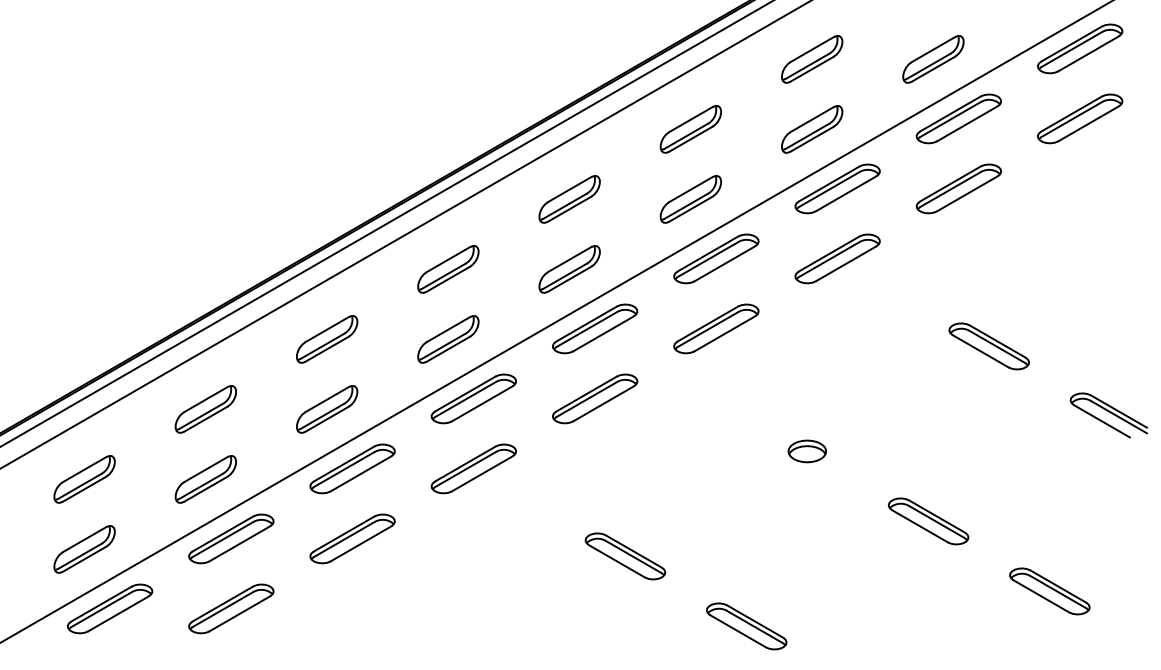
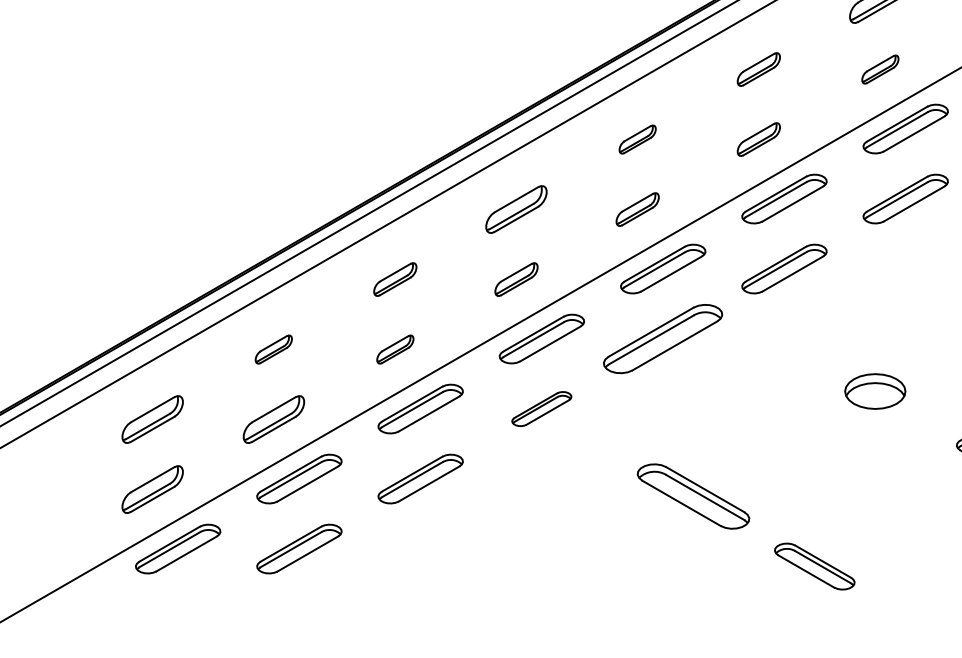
part: (690, 129) -> (758, 69), size x0.7
part: (812, 129) -> (880, 69), size x0.6
part: (569, 199) -> (637, 139), size x0.6
part: (690, 199) -> (758, 139), size x0.7
part: (569, 269) -> (637, 209), size x0.7
part: (327, 339) -> (395, 279), size x0.7
part: (448, 339) -> (516, 279), size x0.7
part: (595, 398) -> (663, 338), size x1.4
part: (205, 409) -> (273, 349), size x0.6
part: (327, 409) -> (395, 349), size x0.6
part: (807, 451) -> (875, 391), size x1.6
part: (473, 468) -> (541, 408), size x0.7
part: (625, 556) -> (693, 496), size x1.4

